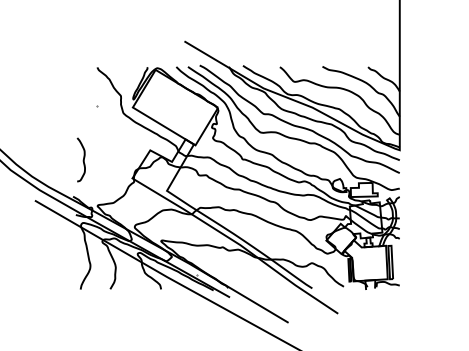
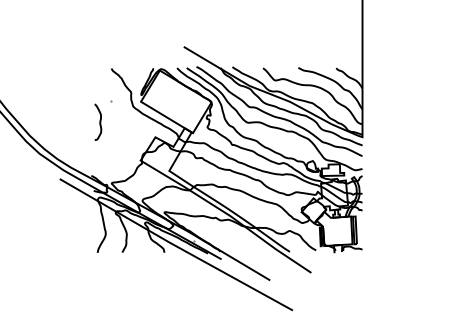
curve: (82, 159) -> (99, 121), moved

